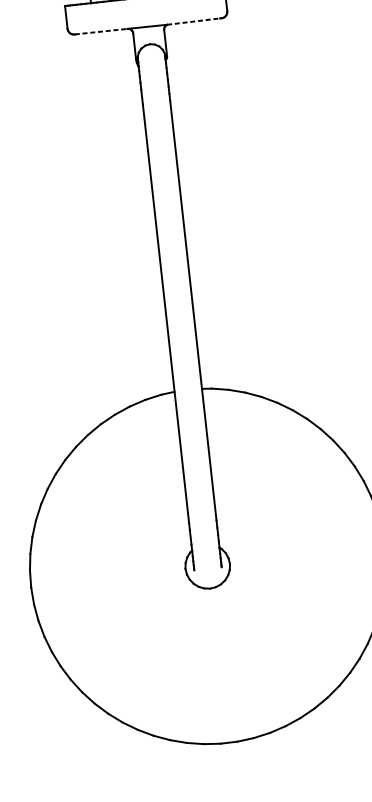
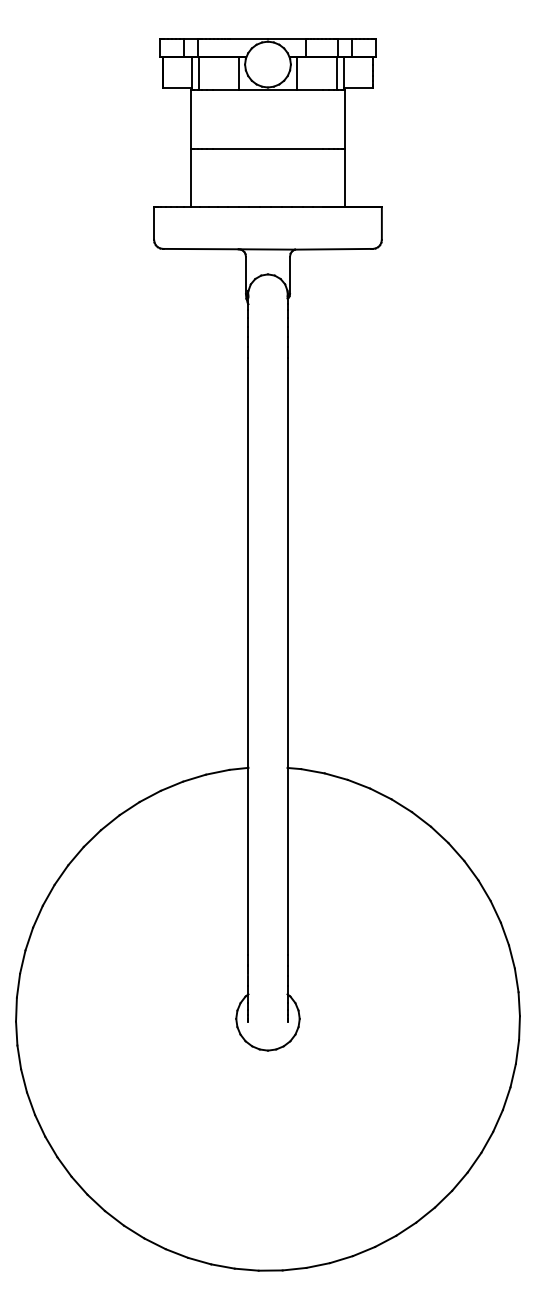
line: (193, 21) -> (332, 249), dashed -> solid
line: (101, 31) -> (201, 249), dashed -> solid

